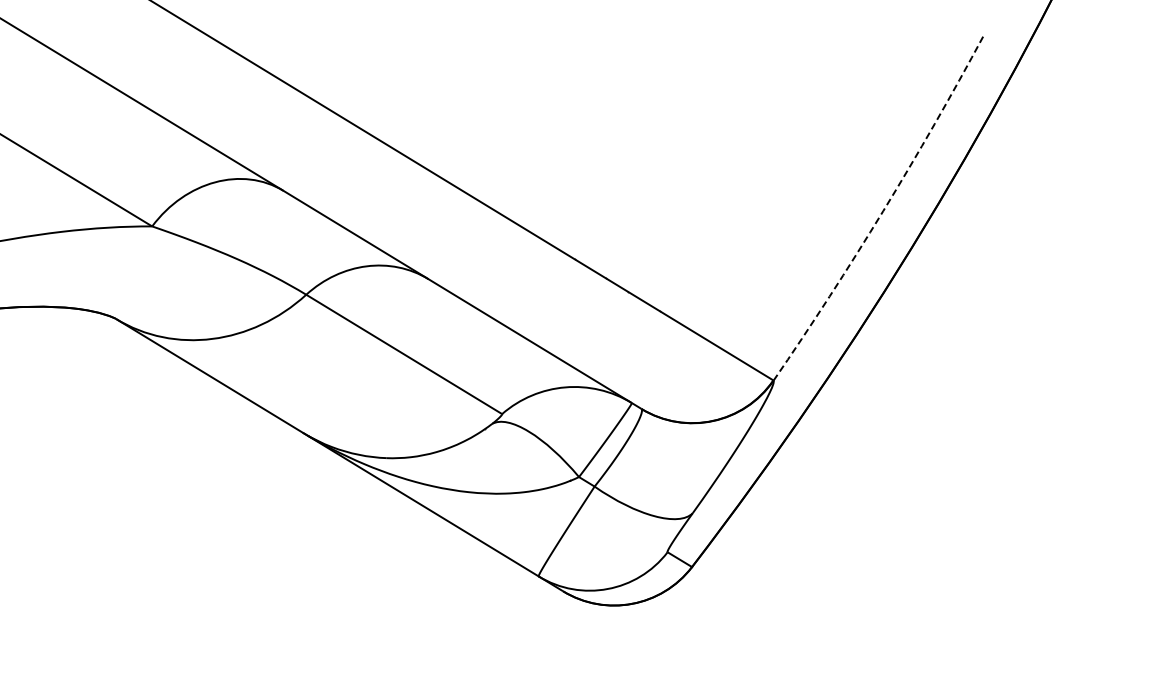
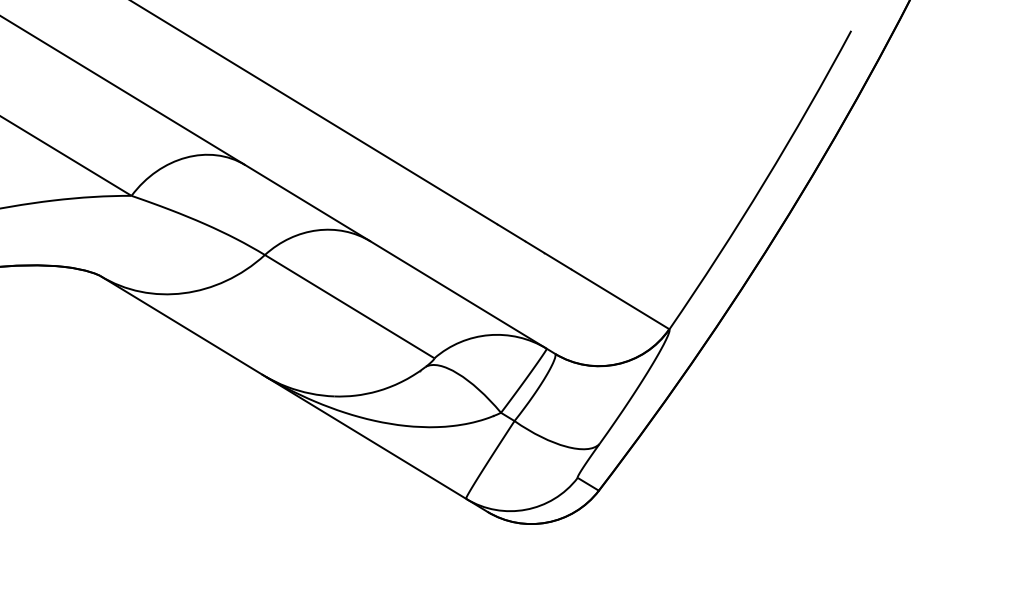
arc: (883, 211) -> (764, 182), dashed -> solid

